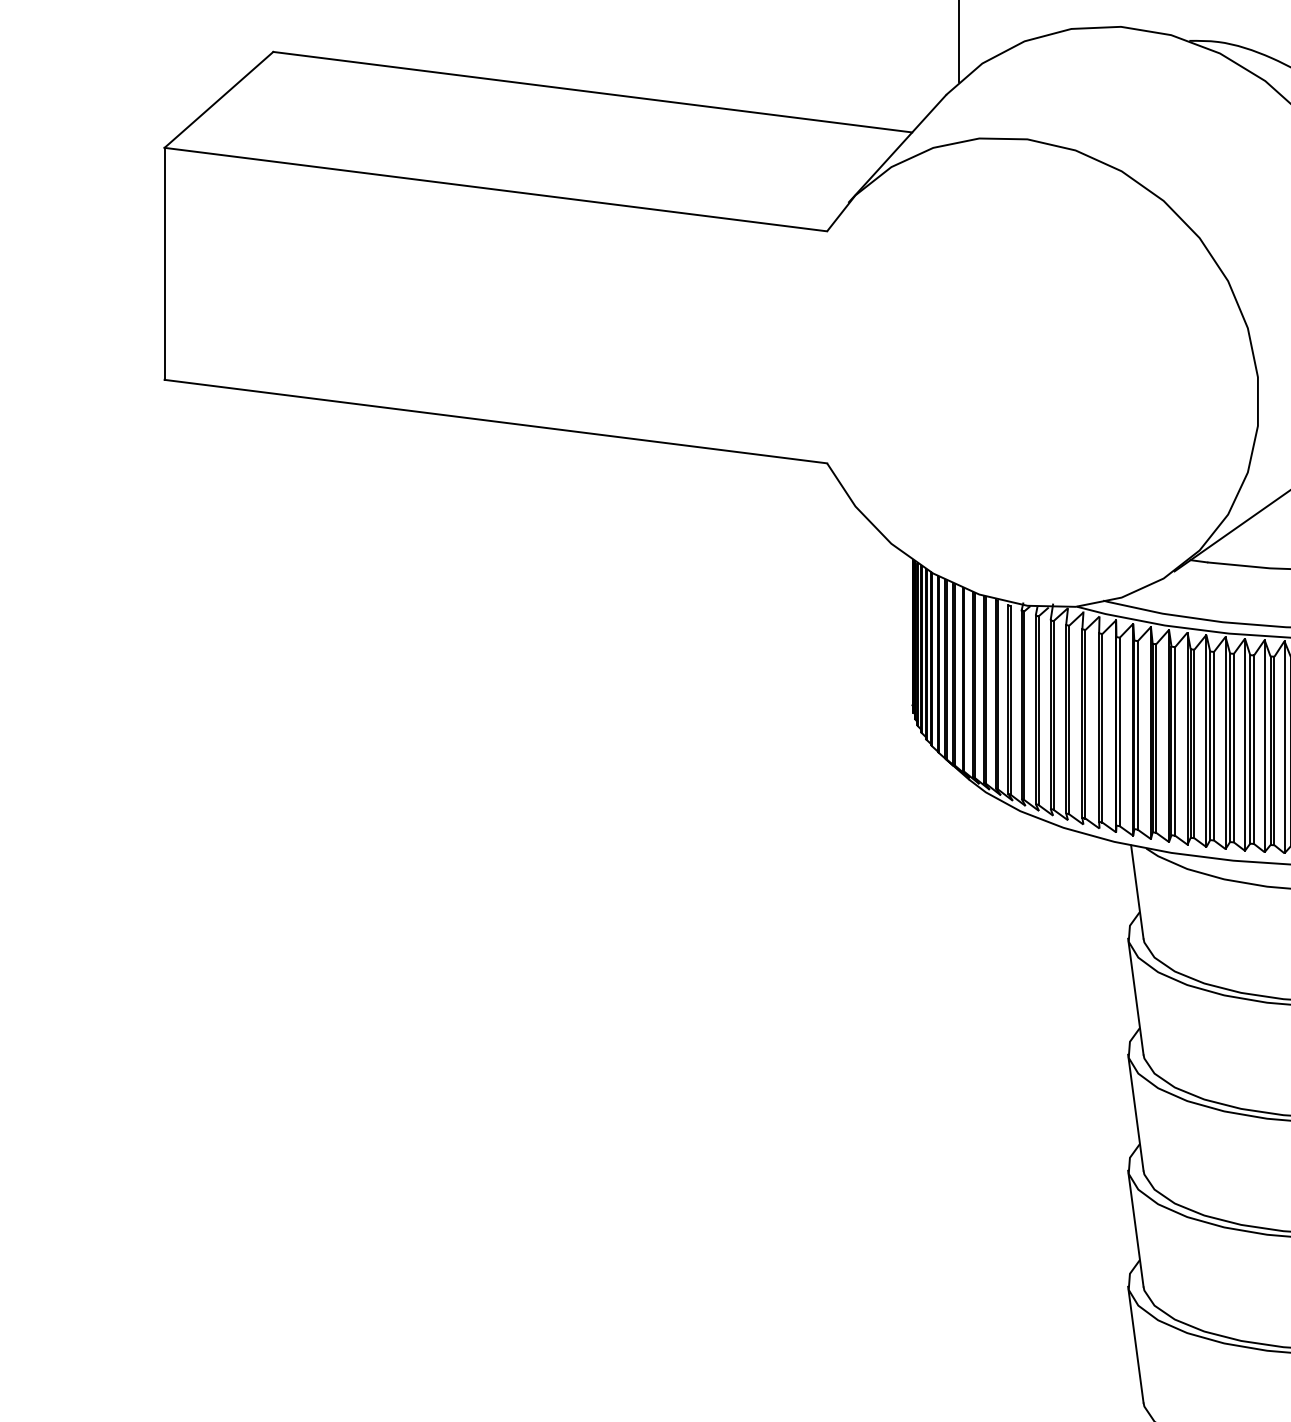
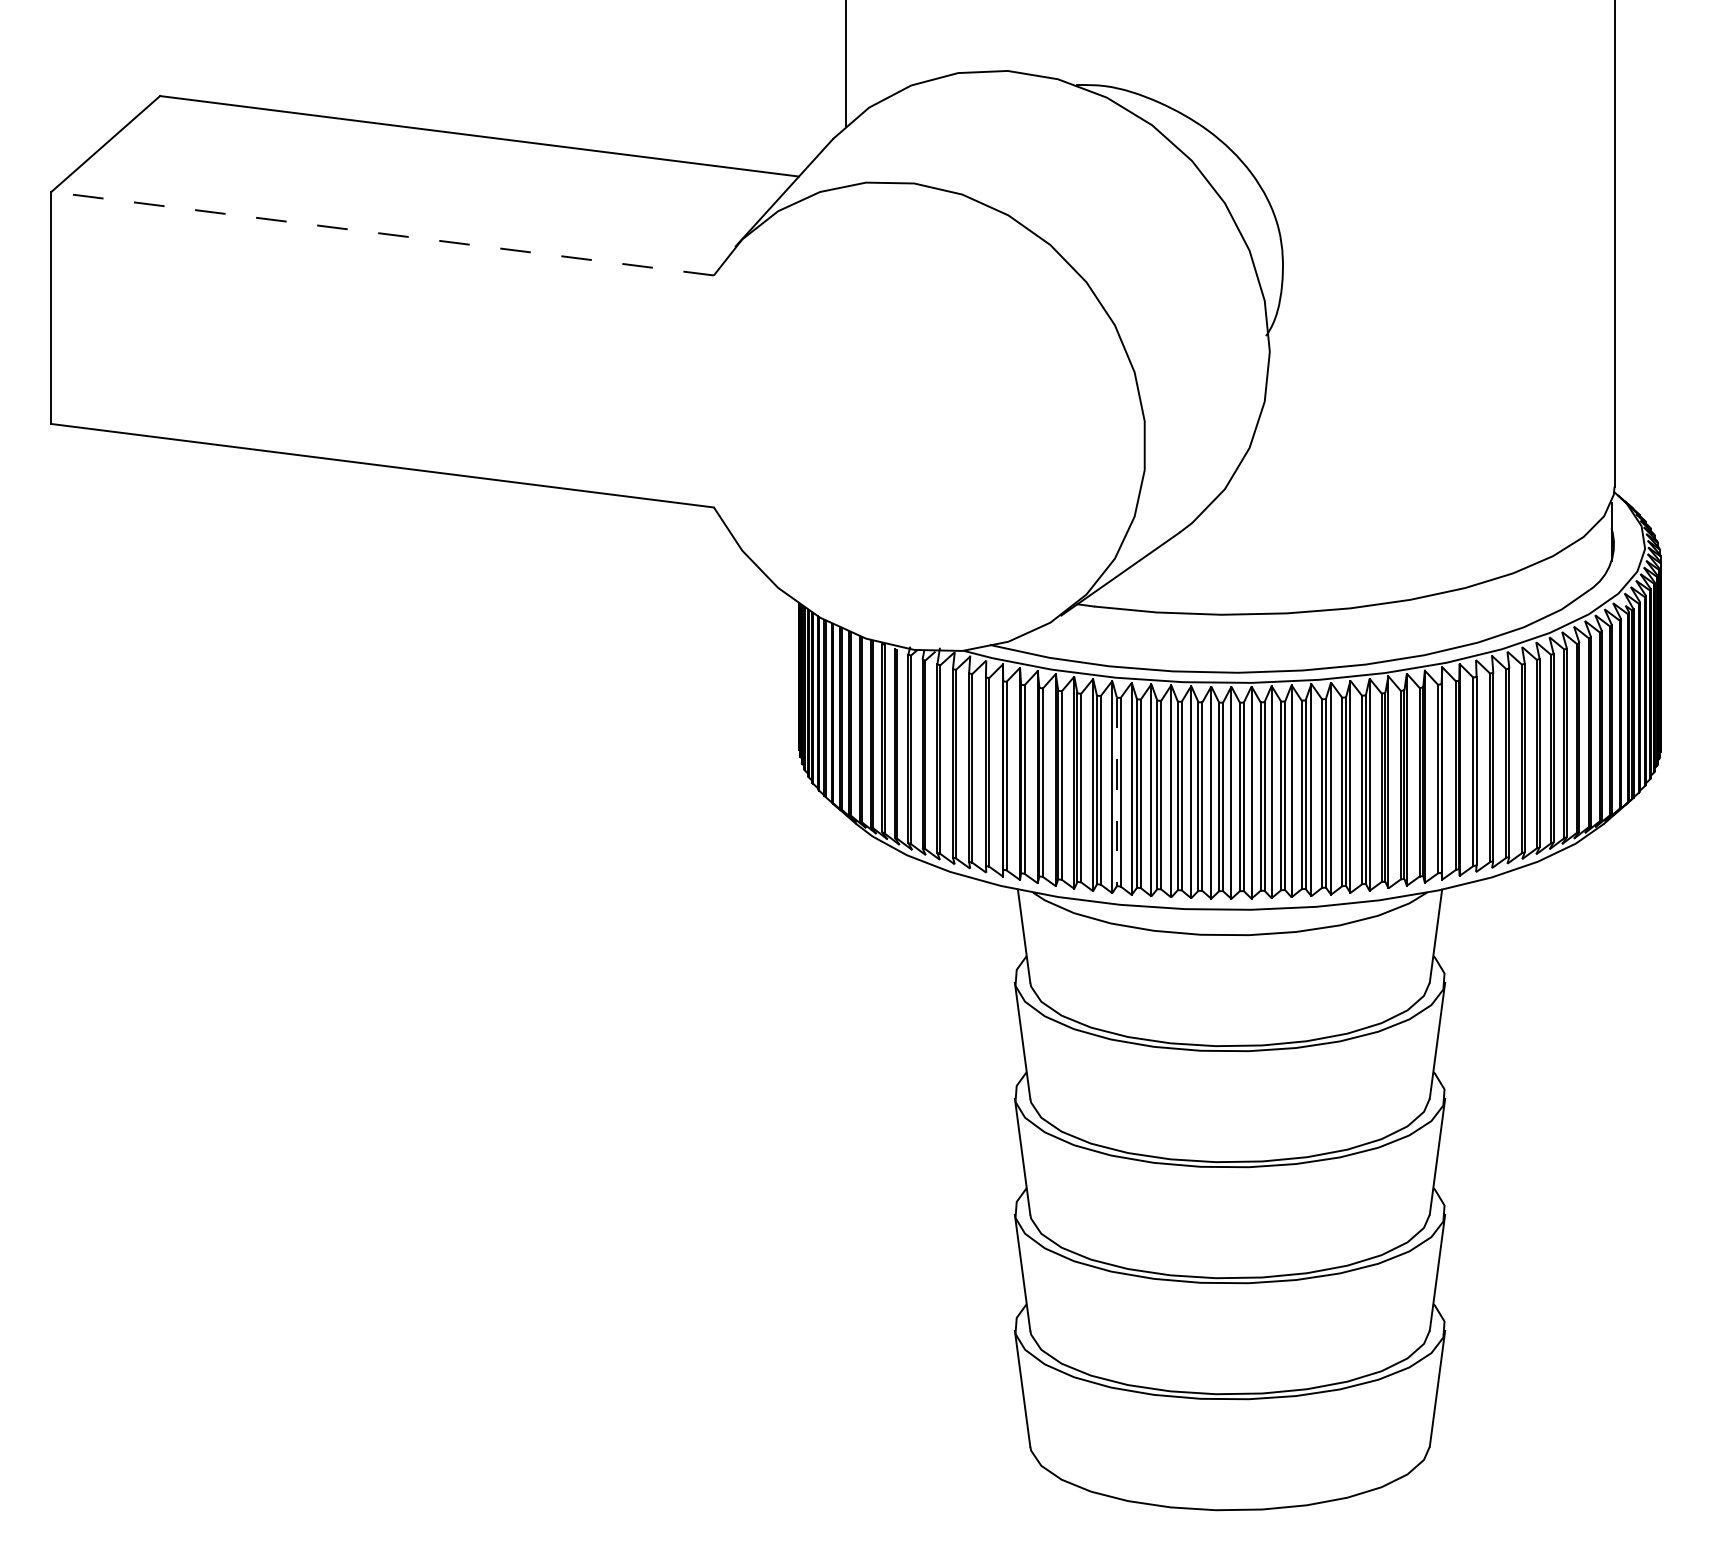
line: (495, 189) -> (382, 233), solid -> dashed
line: (1229, 748) -> (1116, 792), solid -> dashed

